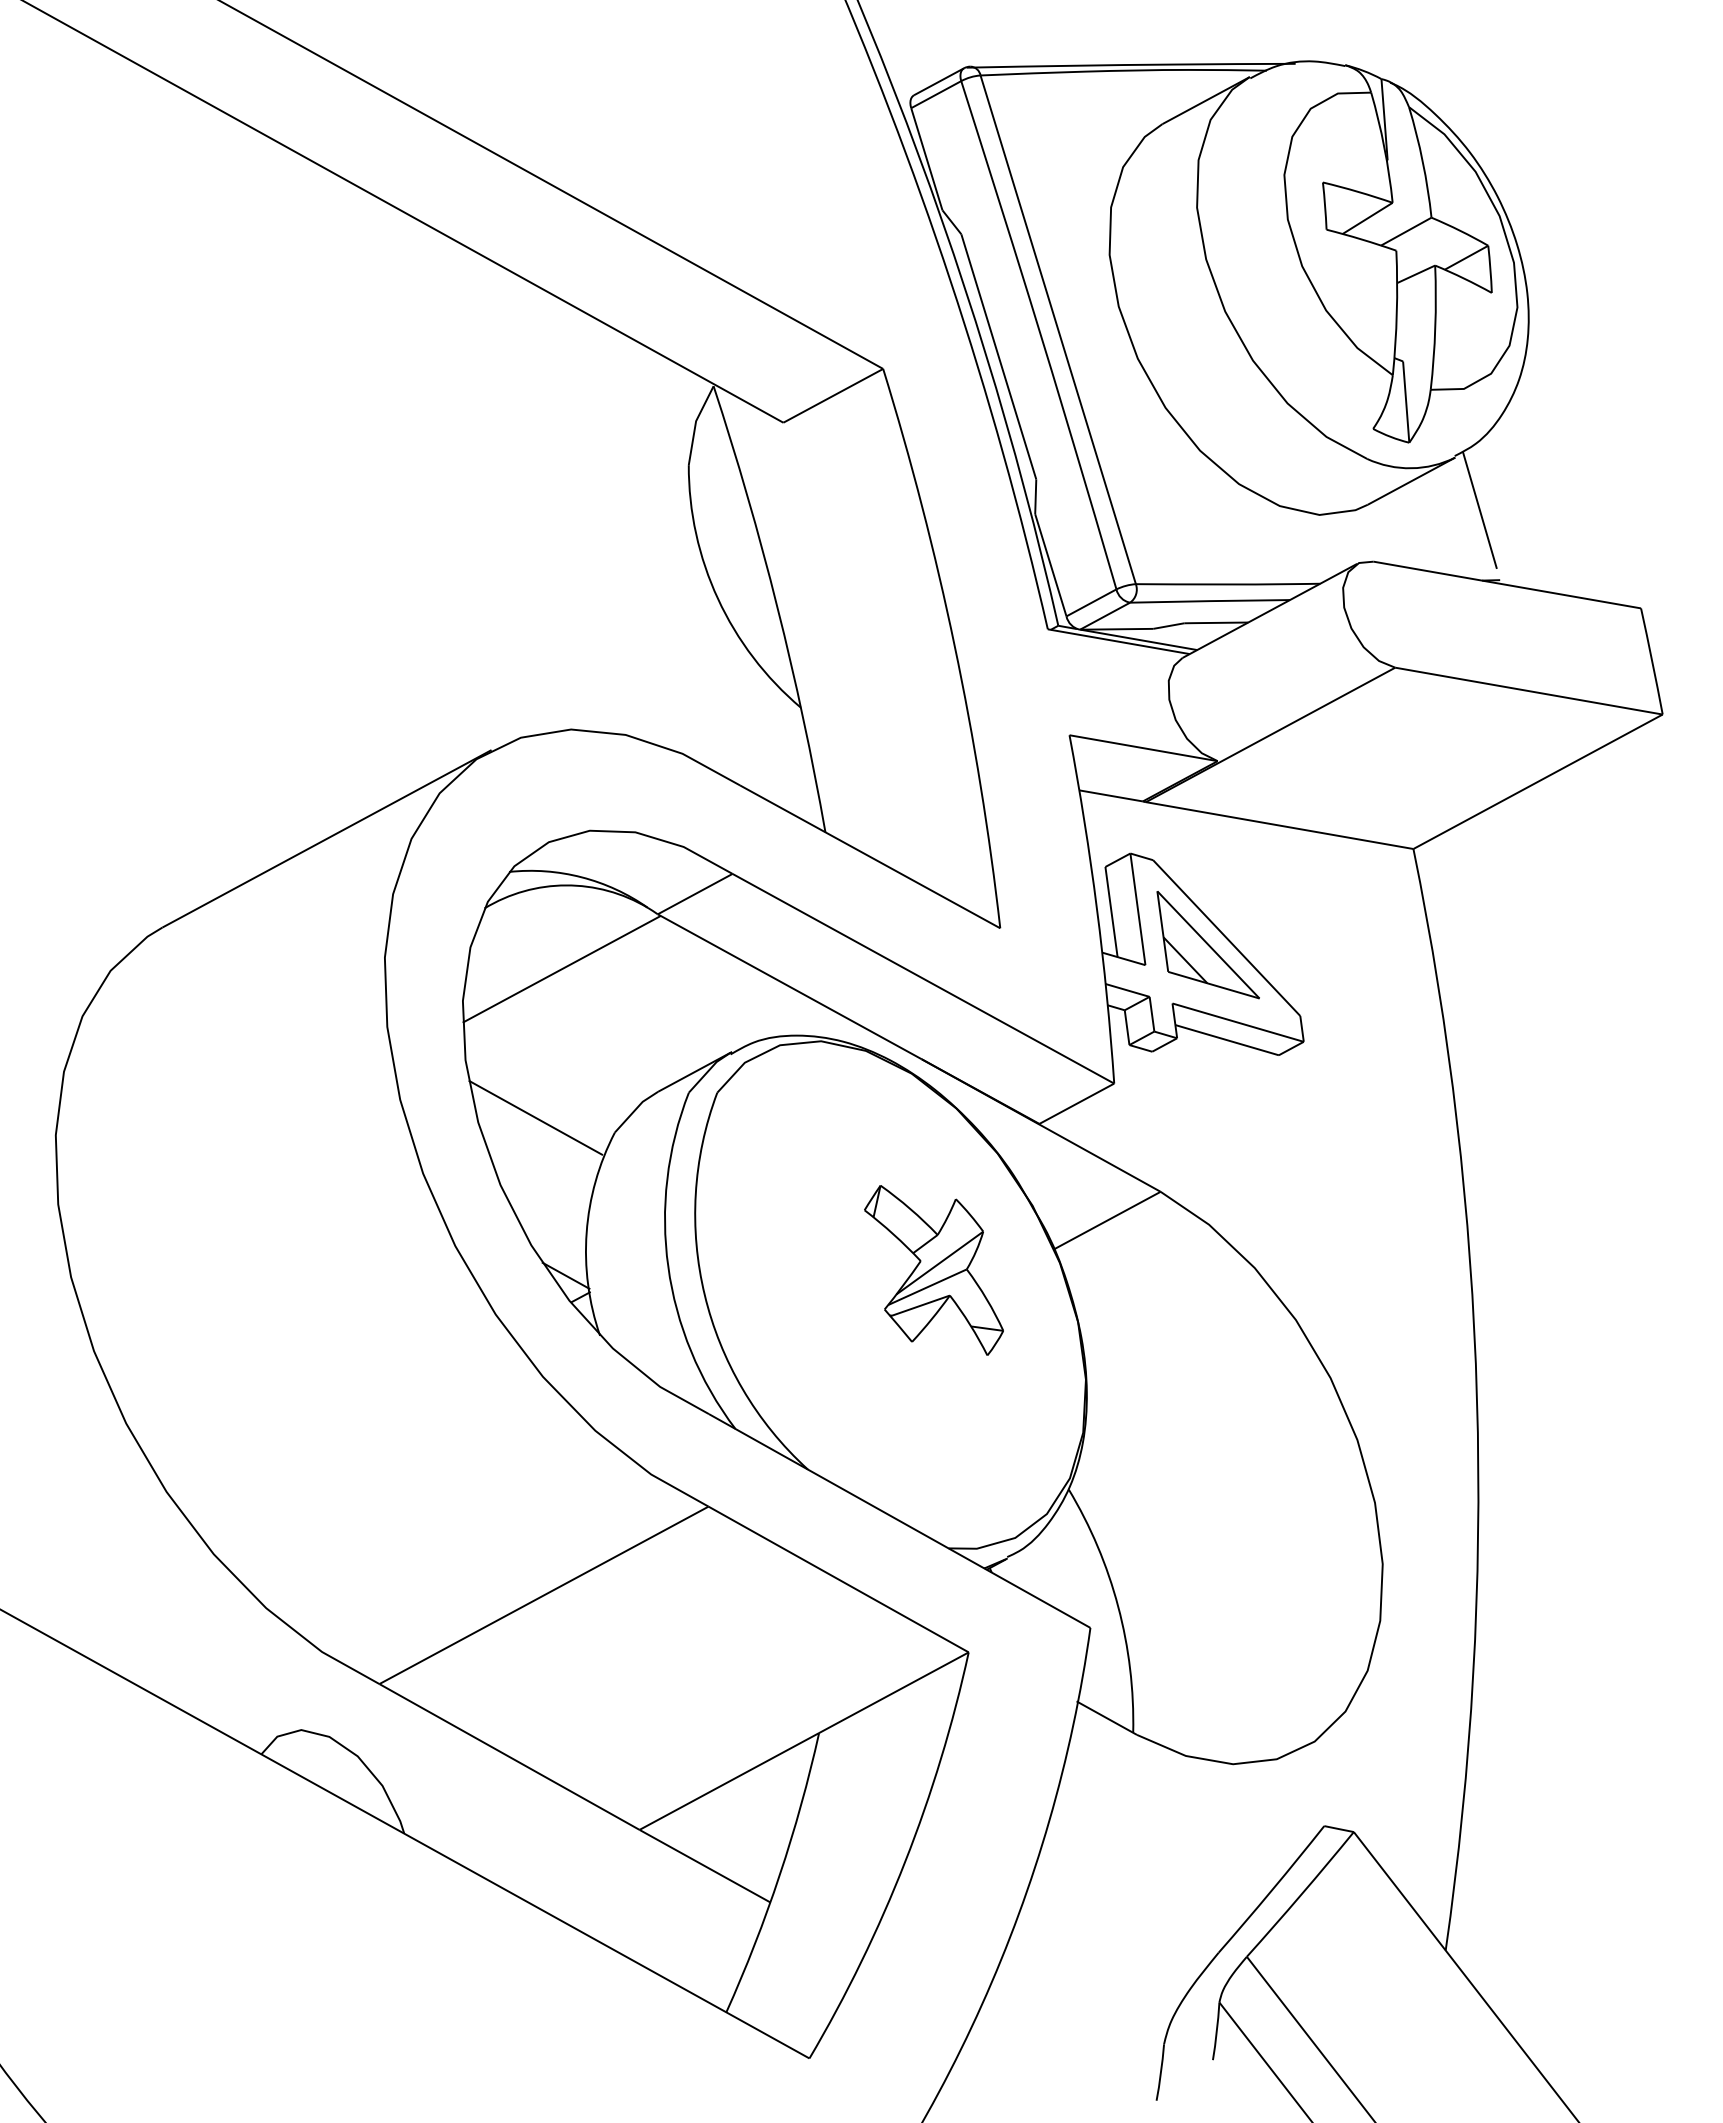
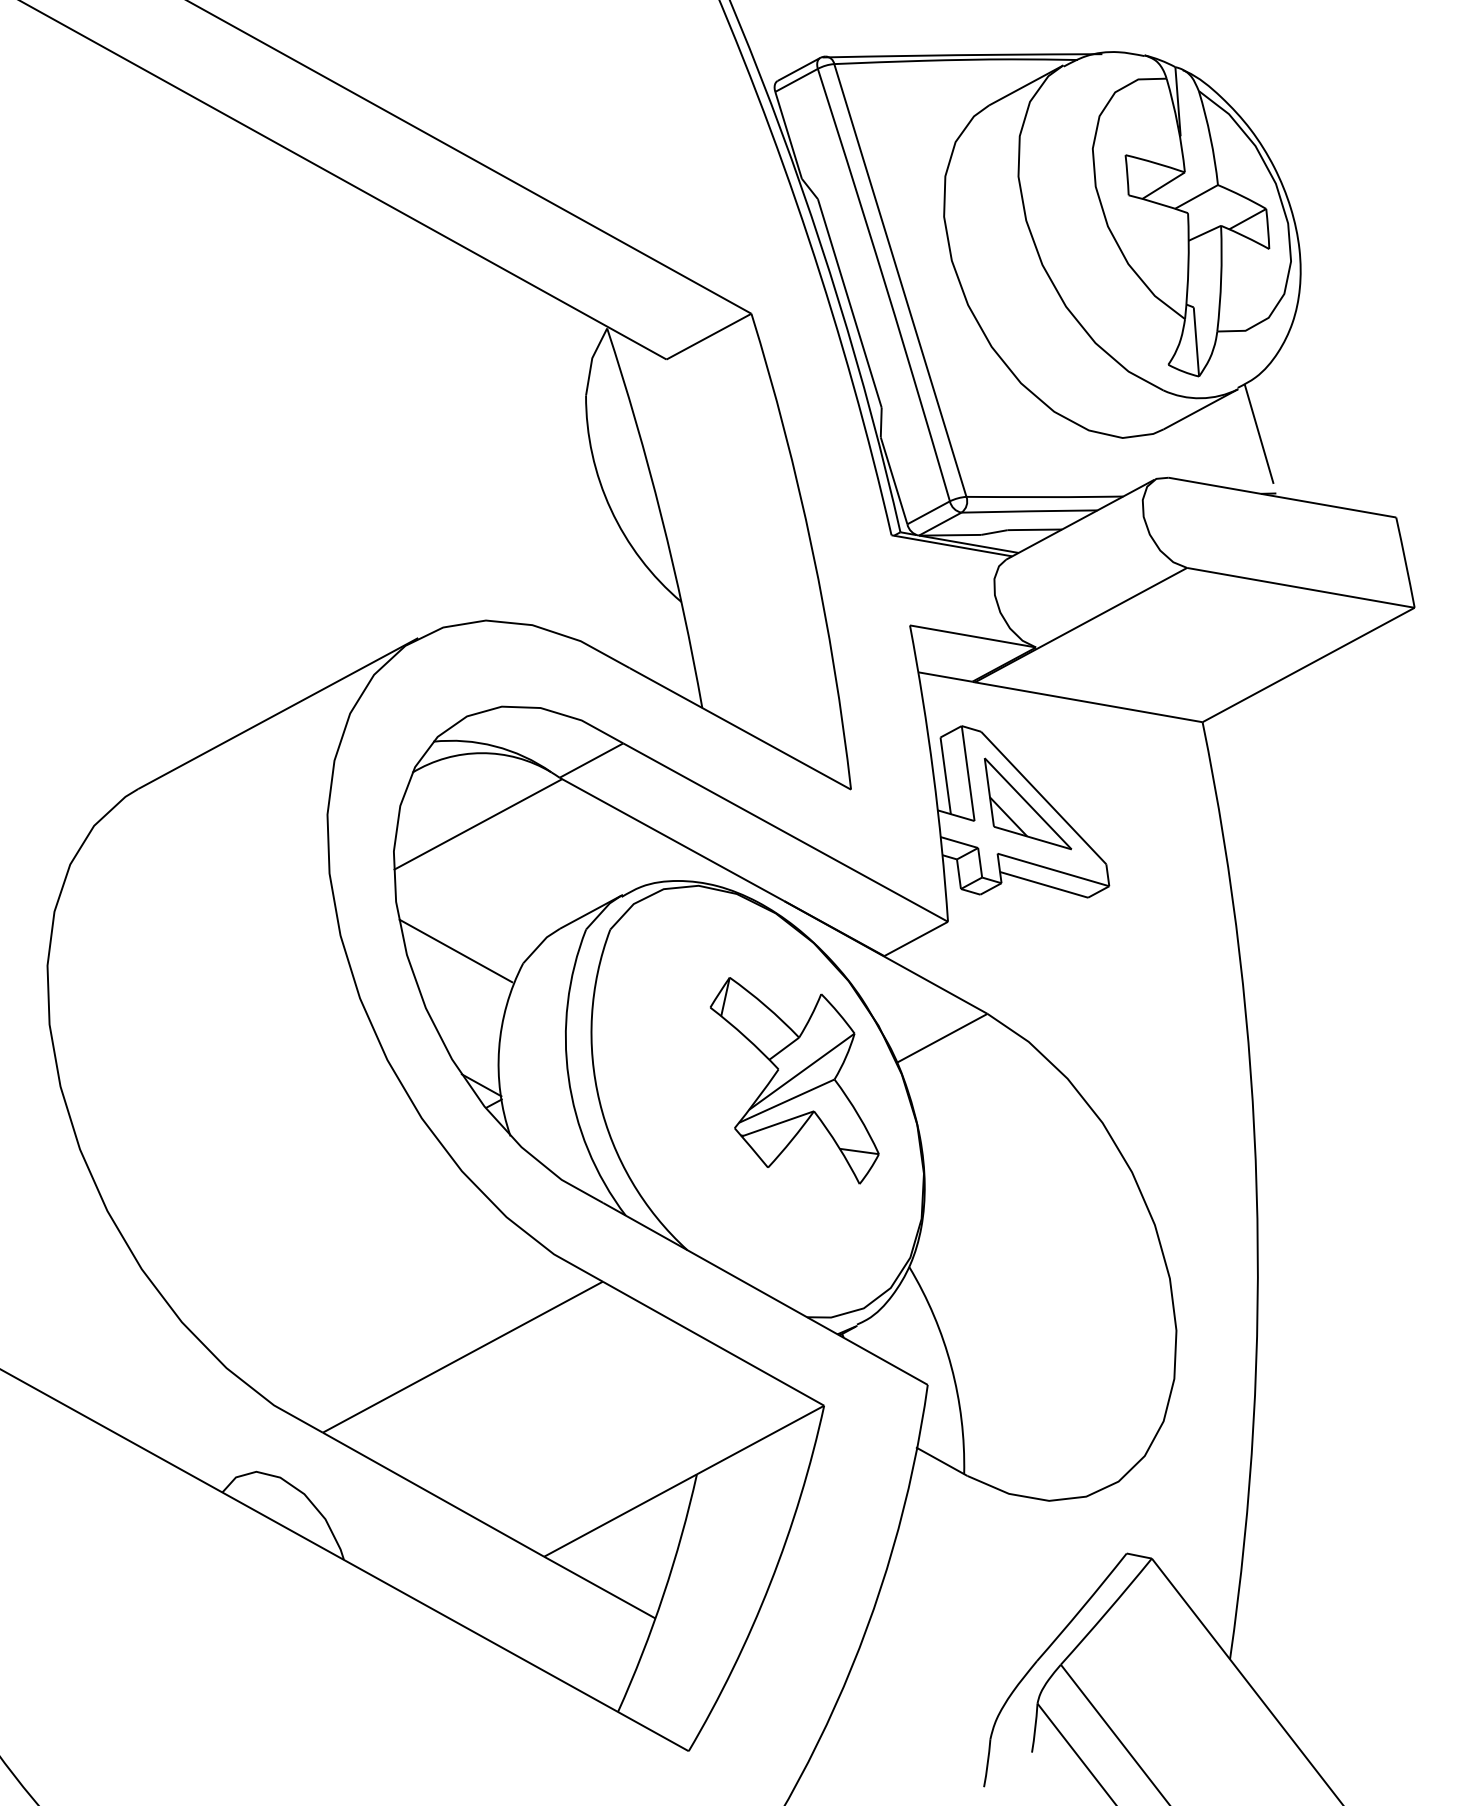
part: (933, 1270) -> (794, 1080), size x1.43

